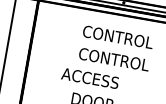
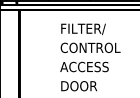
text: (118, 36) -> (90, 28), CONTROL -> FILTER/
text: (90, 77) -> (84, 66), moved

